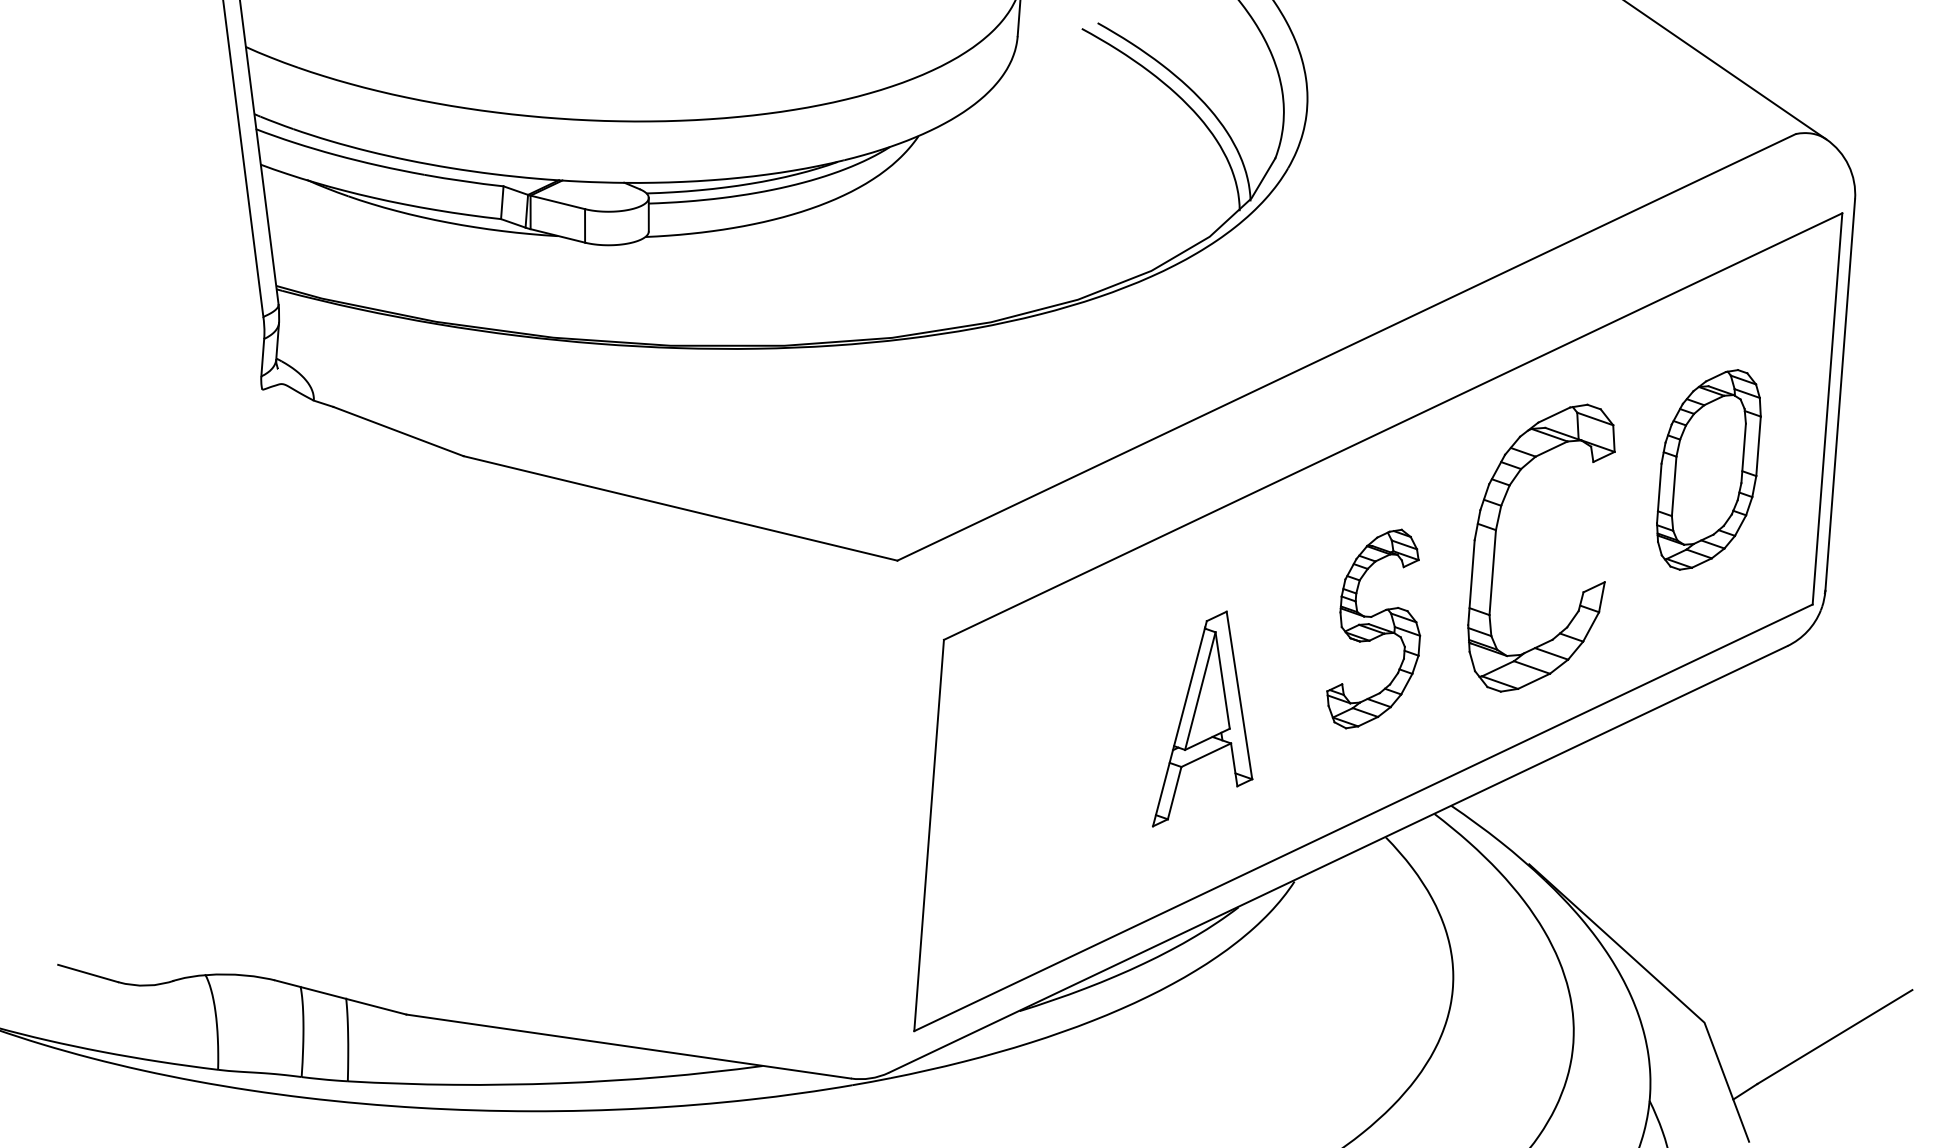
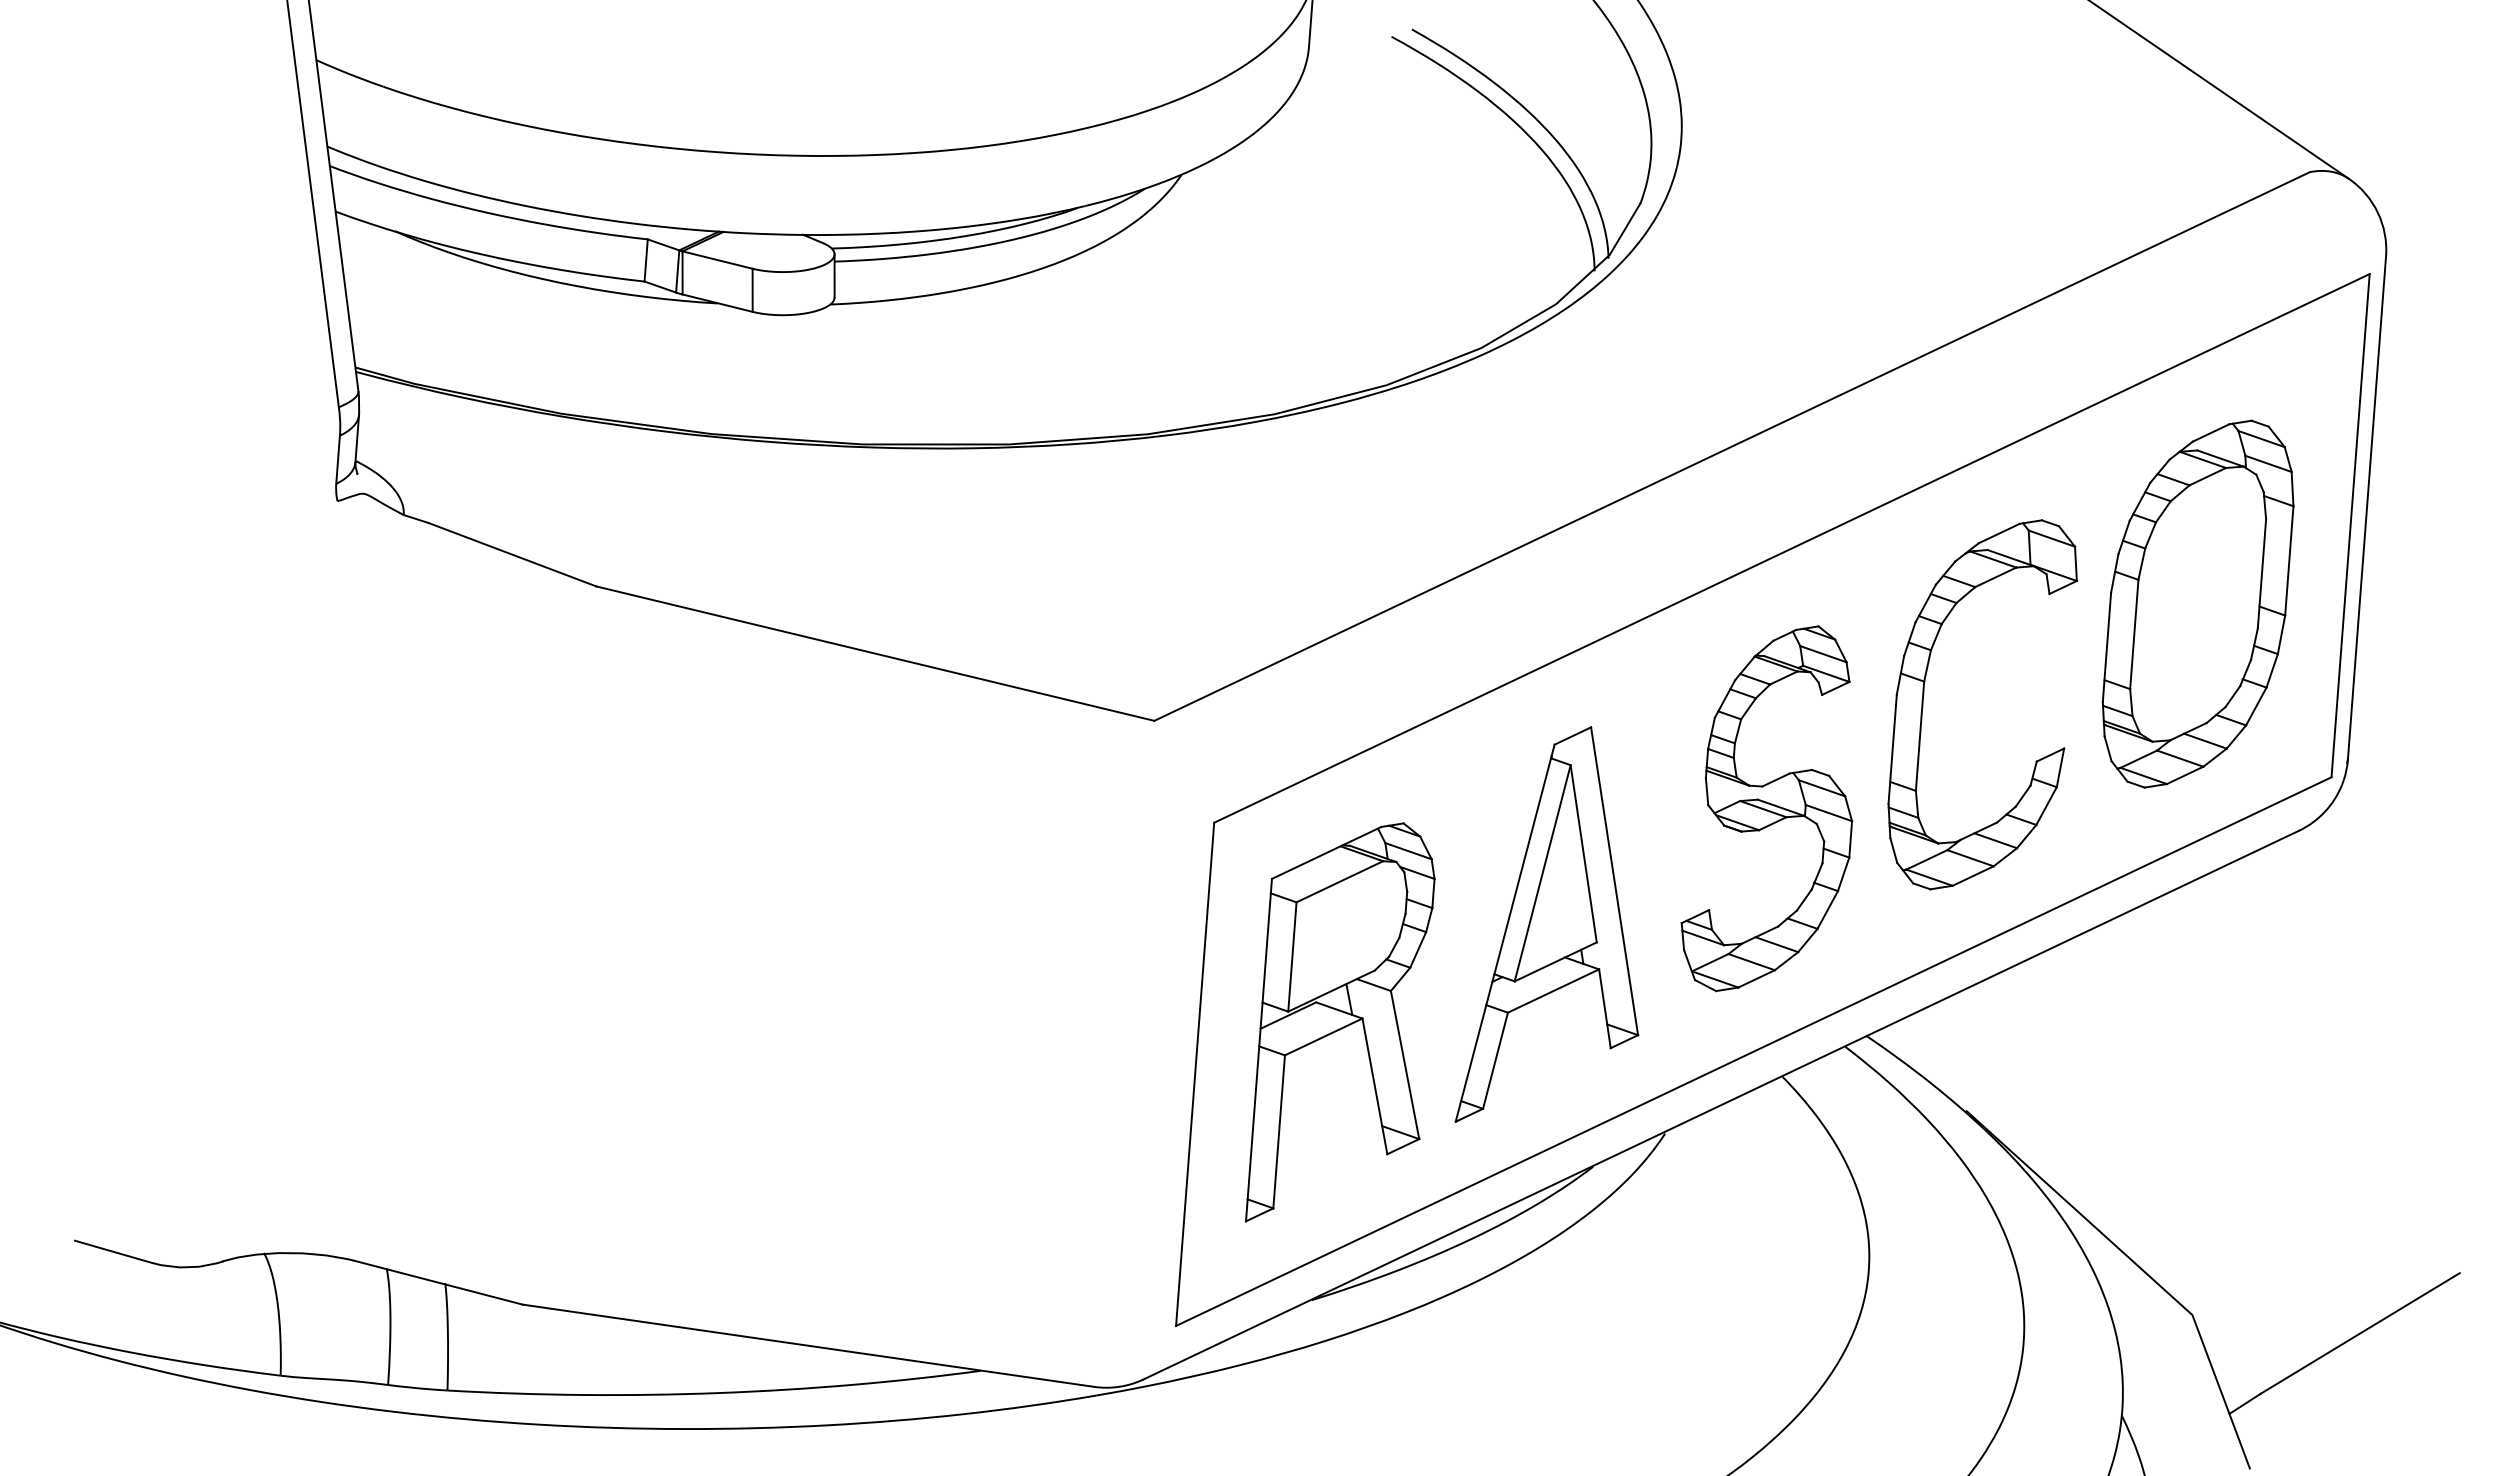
part: (1708, 469) -> (2197, 603), size x1.43
part: (1373, 628) -> (1766, 808), size x1.43
part: (1202, 719) -> (1546, 924), size x1.43
part: (1042, 795) -> (1340, 1022), added

